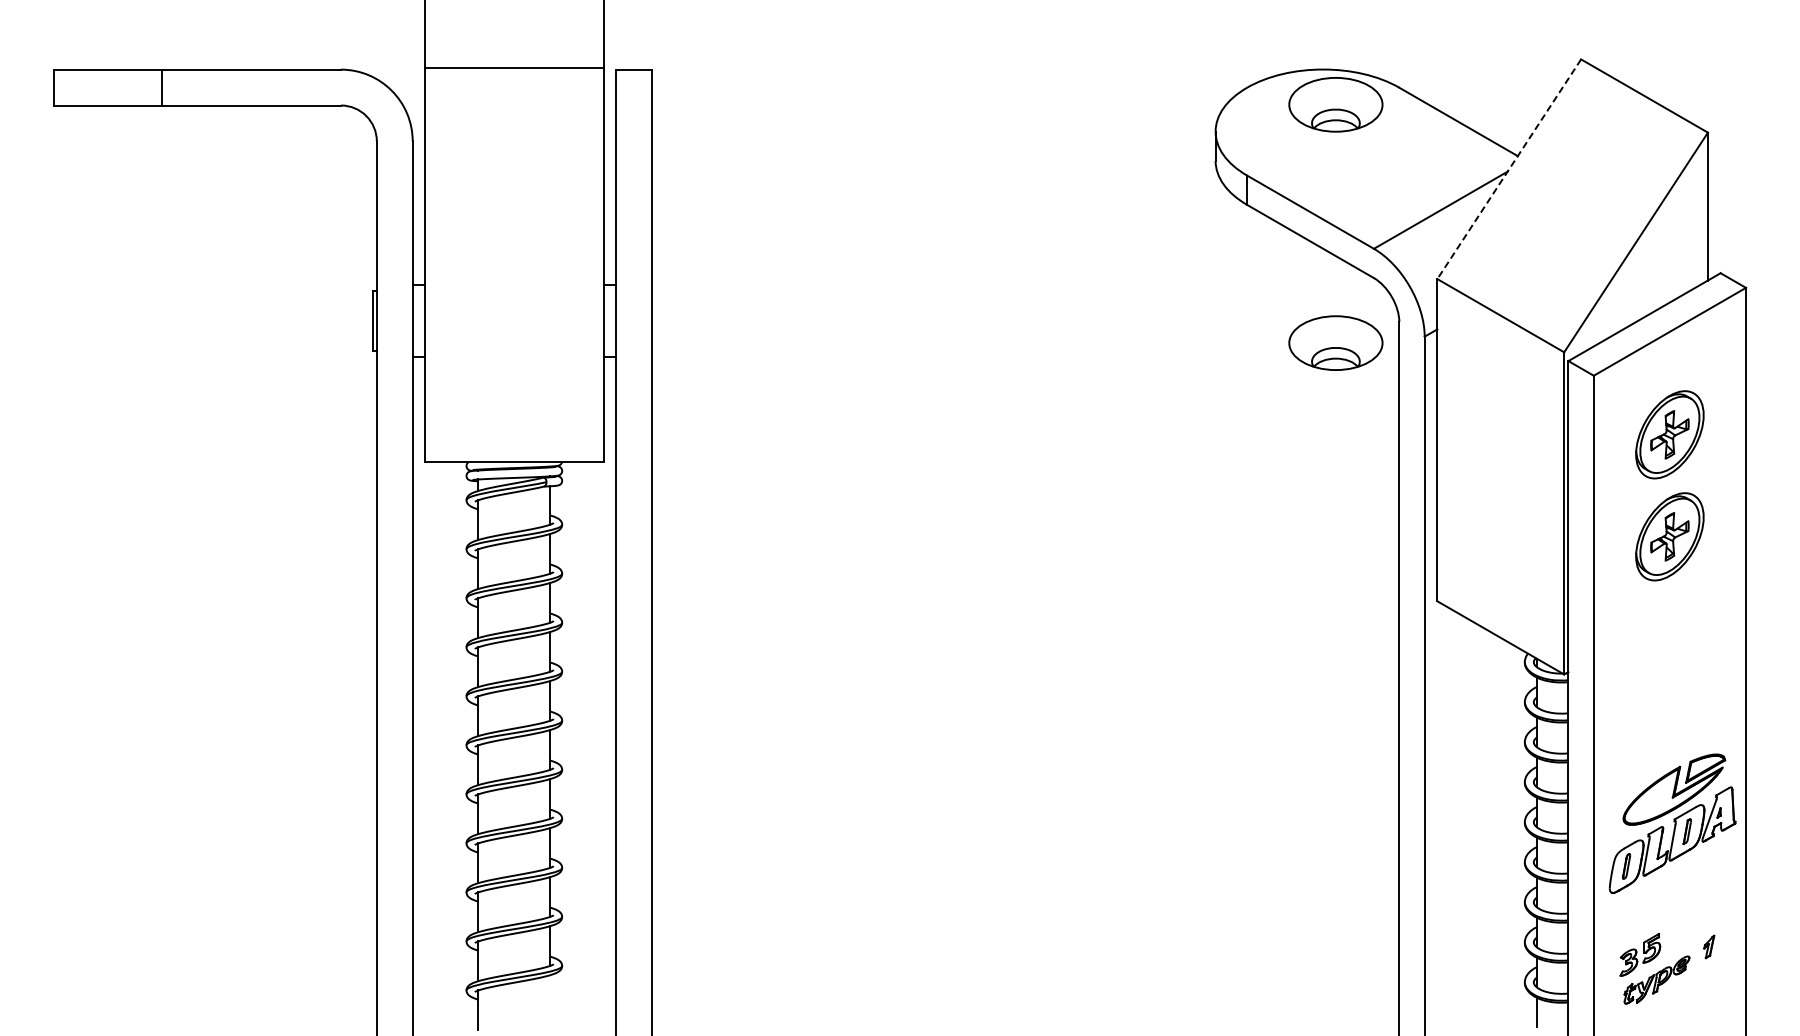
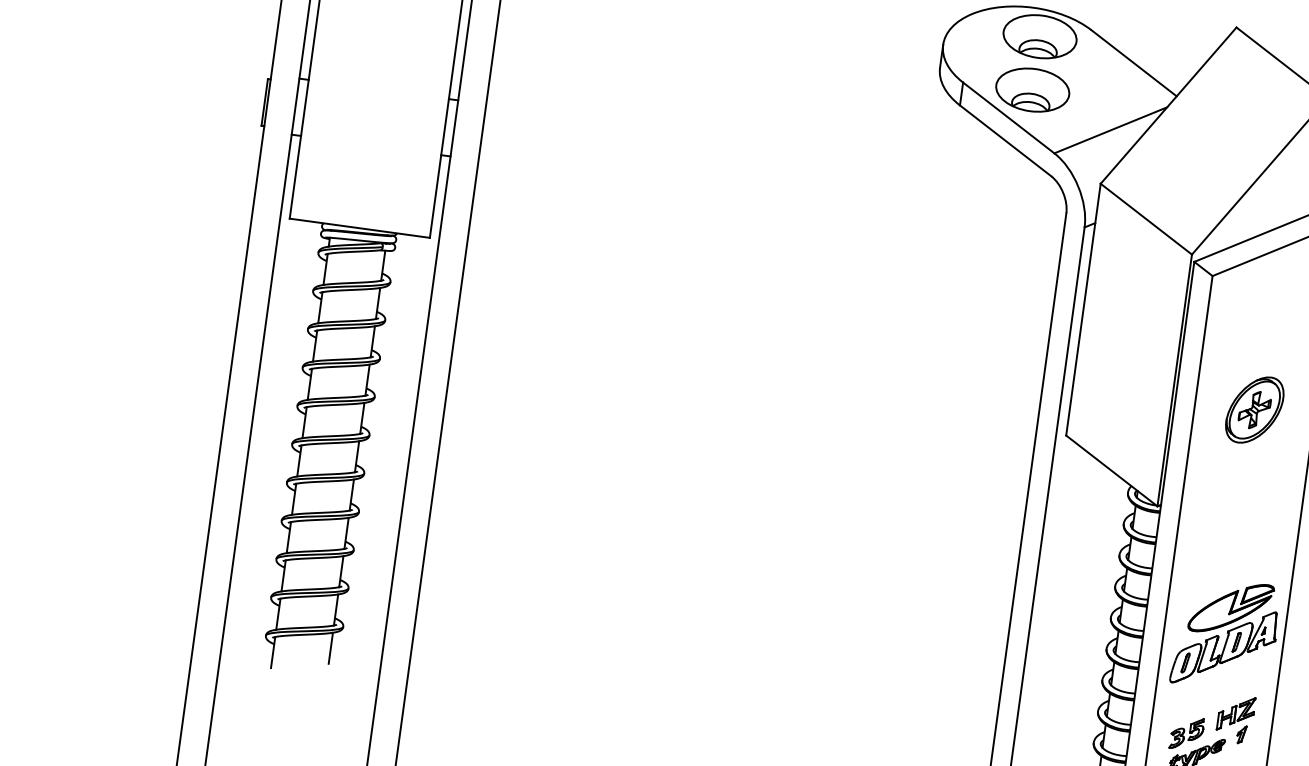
line: (1508, 169) -> (1168, 105), dashed -> solid
part: (1335, 342) -> (1032, 89), moved
part: (1669, 434) -> (1265, 330), removed
part: (1698, 921) -> (1235, 713), added
line: (550, 994) -> (331, 647), added

